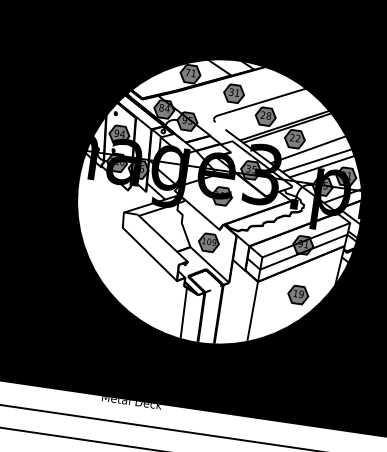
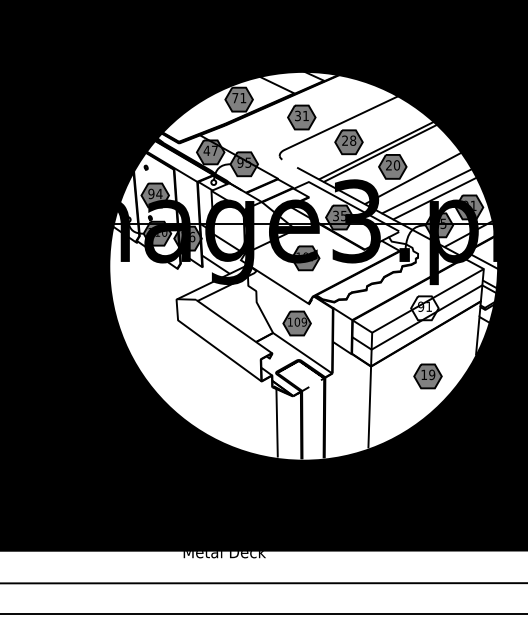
text: (164, 108) -> (210, 150), 84 -> 47
text: (297, 138) -> (396, 165), 22 -> 20
fill: (302, 245) -> (424, 308), removed

